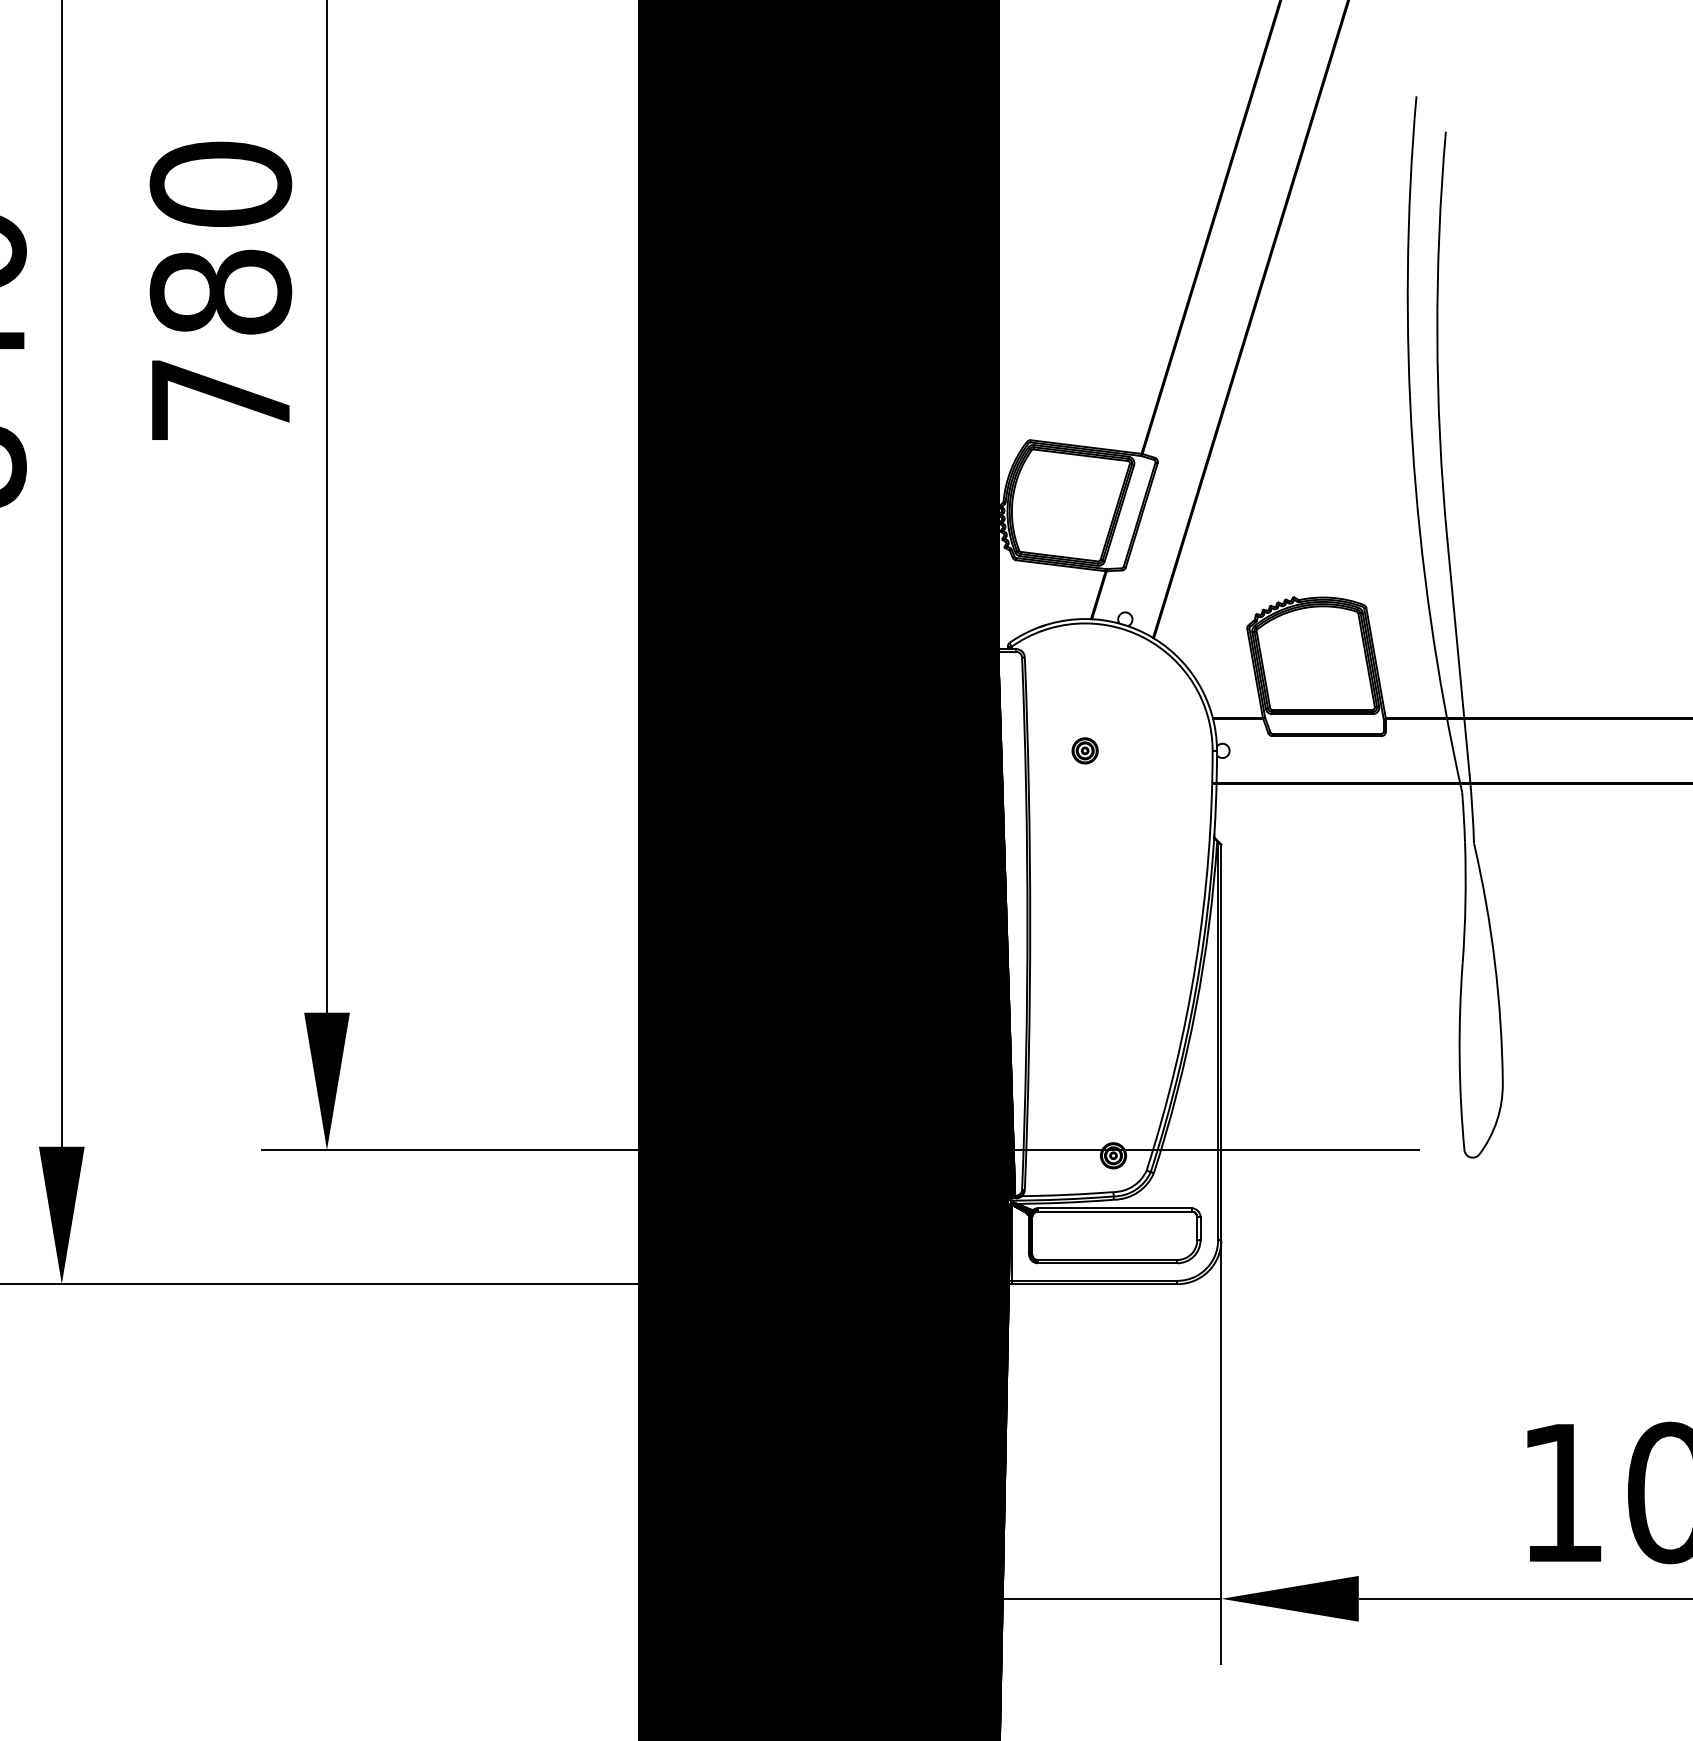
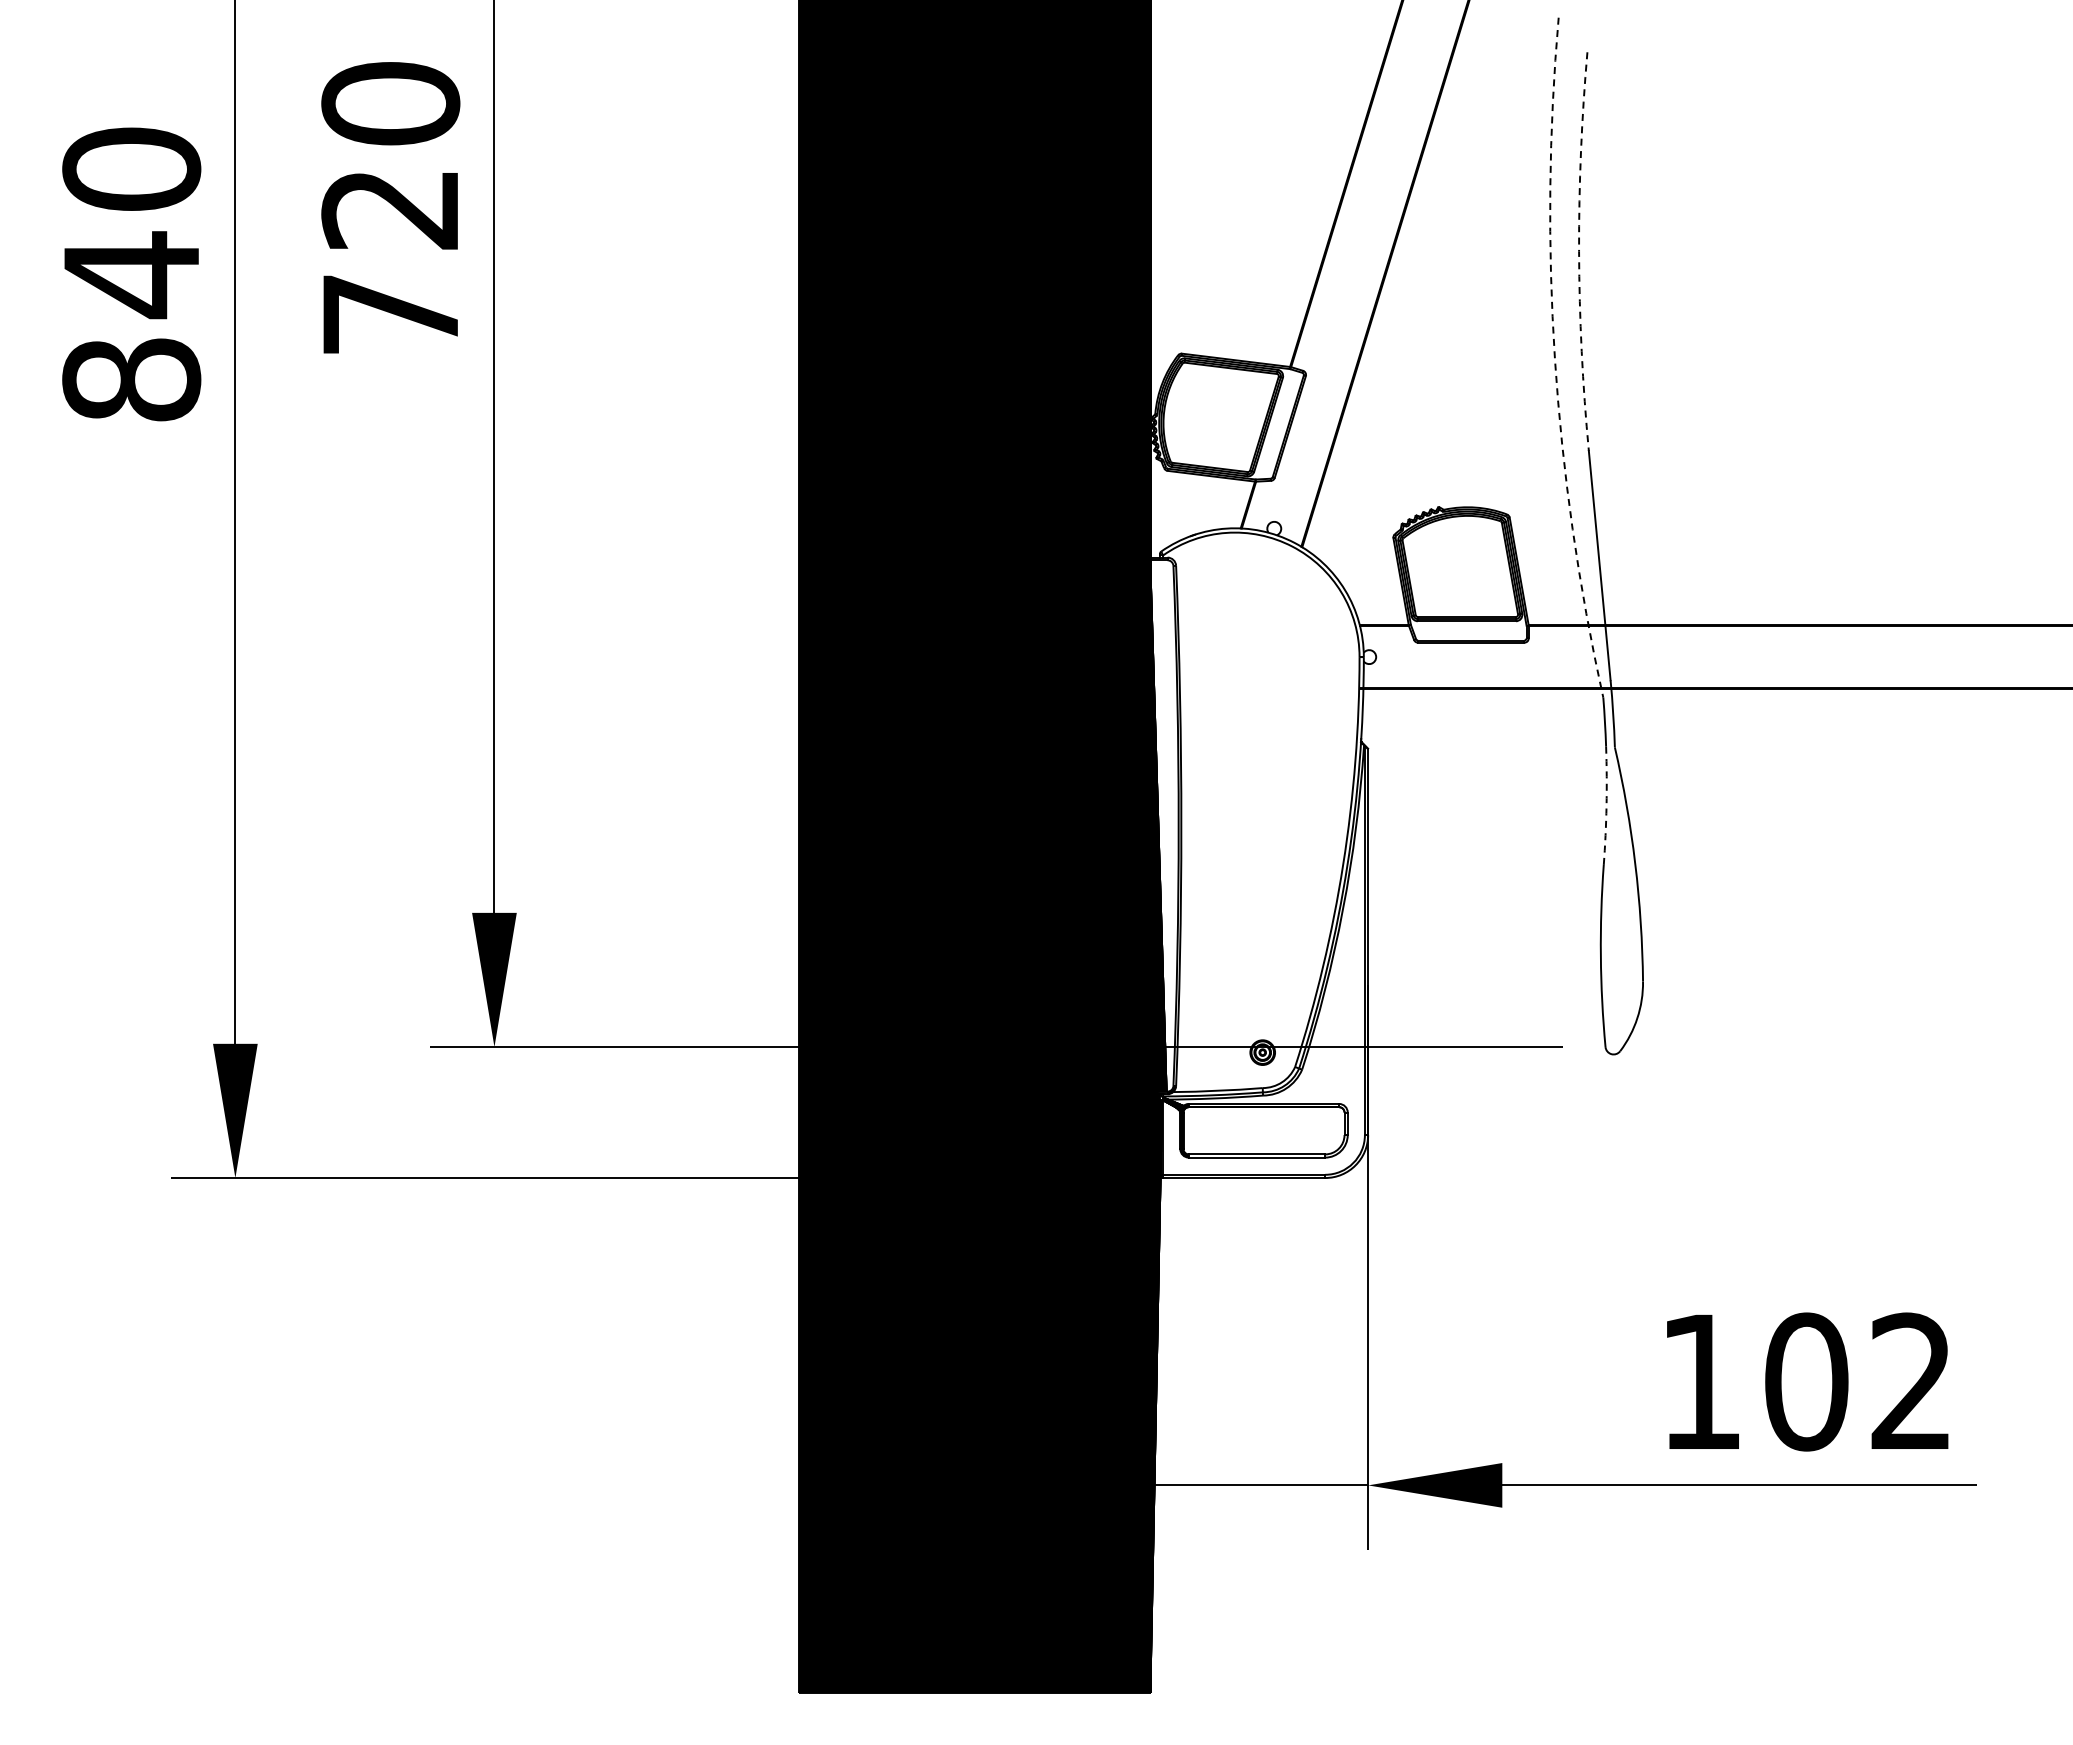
text: (220, 291) -> (390, 208), 780 -> 720
arc: (1437, 335) -> (1579, 251), solid -> dashed
arc: (1412, 446) -> (1554, 359), solid -> dashed
part: (1084, 750) -> (1234, 656), removed
arc: (1465, 902) -> (1606, 805), solid -> dashed

